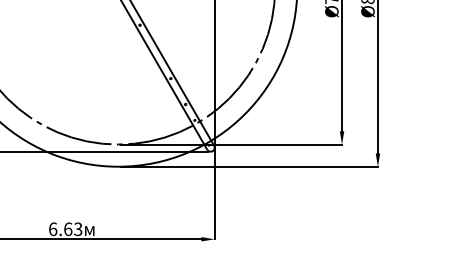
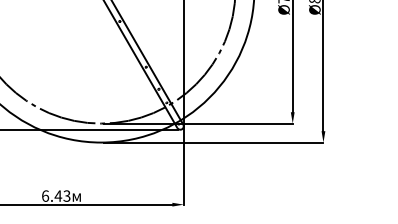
text: (68, 228) -> (58, 195), 6.63 -> 6.43

